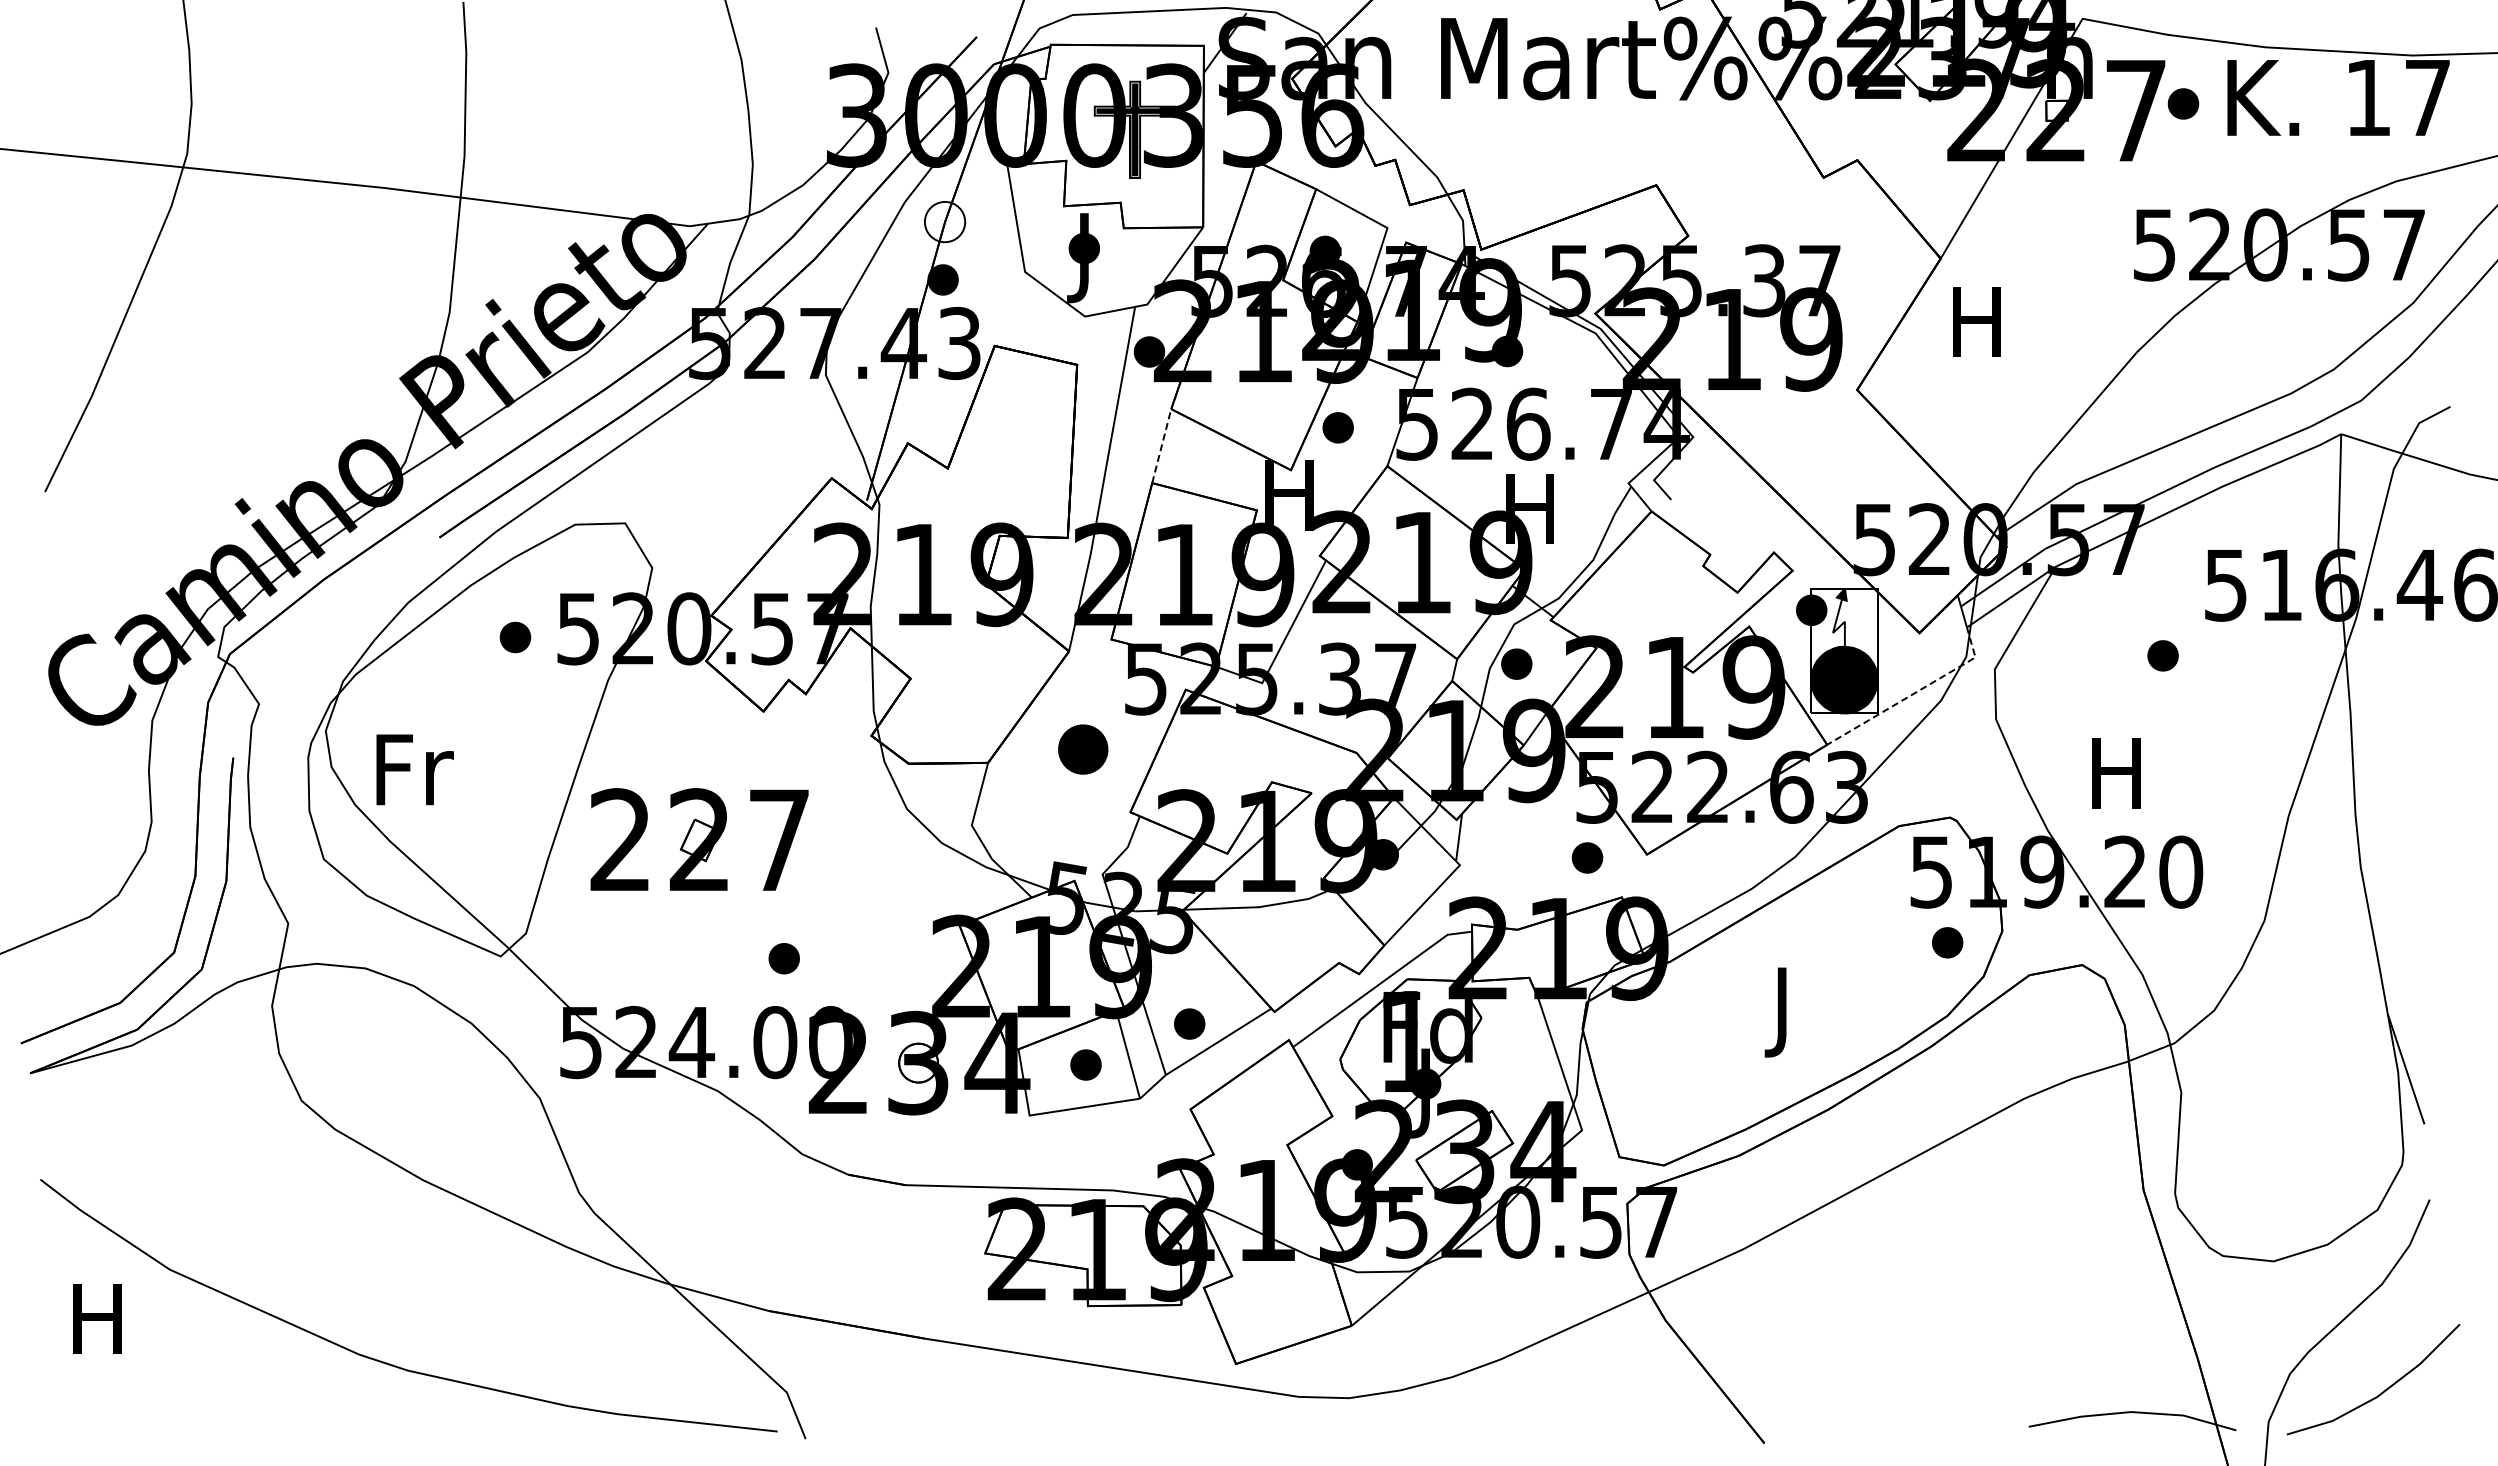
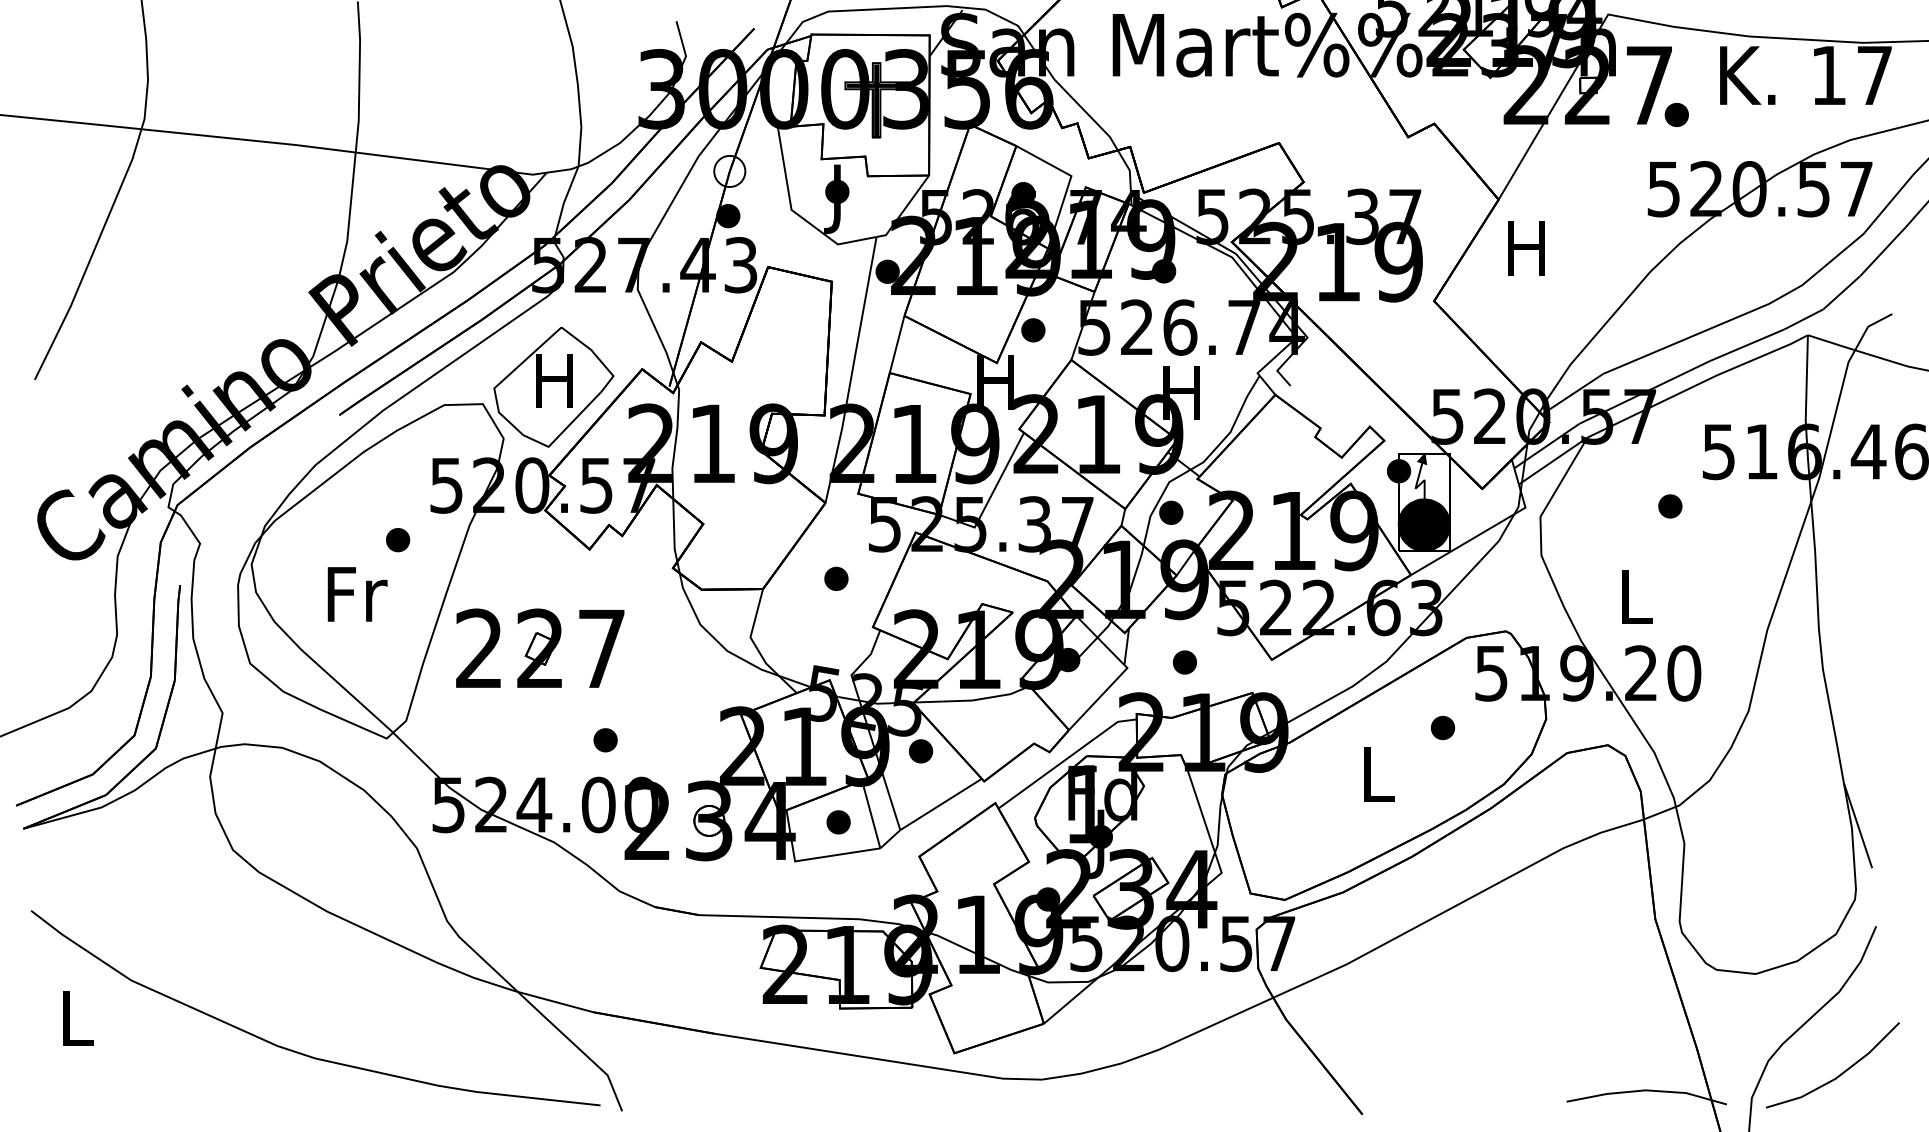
part: (2183, 103) -> (1676, 114), moved
line: (1161, 445) -> (896, 343), dashed -> solid
part: (717, 501) -> (554, 387), added
part: (515, 637) -> (398, 540), moved
line: (1915, 692) -> (1479, 534), dashed -> solid
part: (1082, 749) -> (835, 578), size x0.62
text: (414, 769) -> (357, 594), moved
text: (2116, 773) -> (1634, 597), H -> L
part: (1587, 857) -> (1184, 662), moved
part: (1947, 942) -> (1442, 727), moved
text: (1784, 1012) -> (1378, 781), J -> L
part: (1189, 1023) -> (920, 750), moved
text: (97, 1318) -> (75, 1018), H -> L

